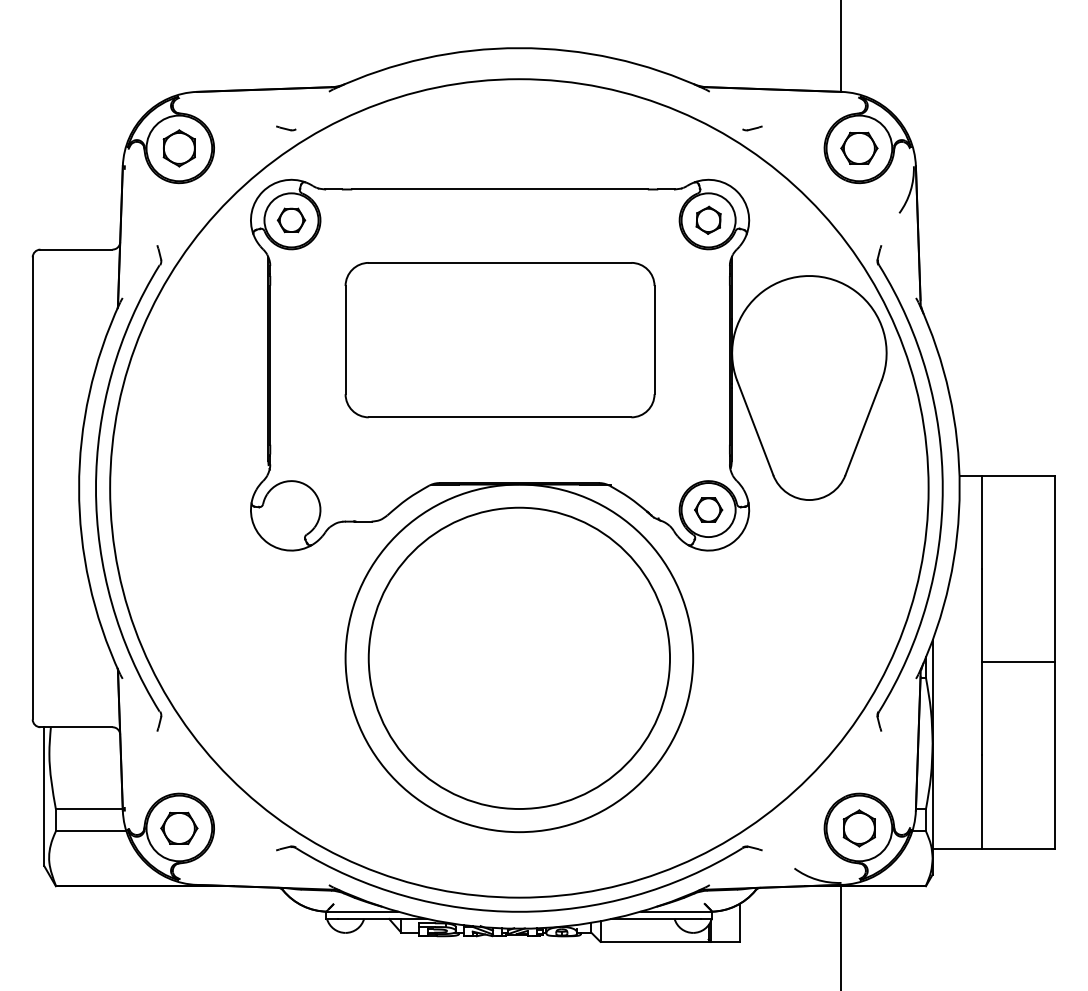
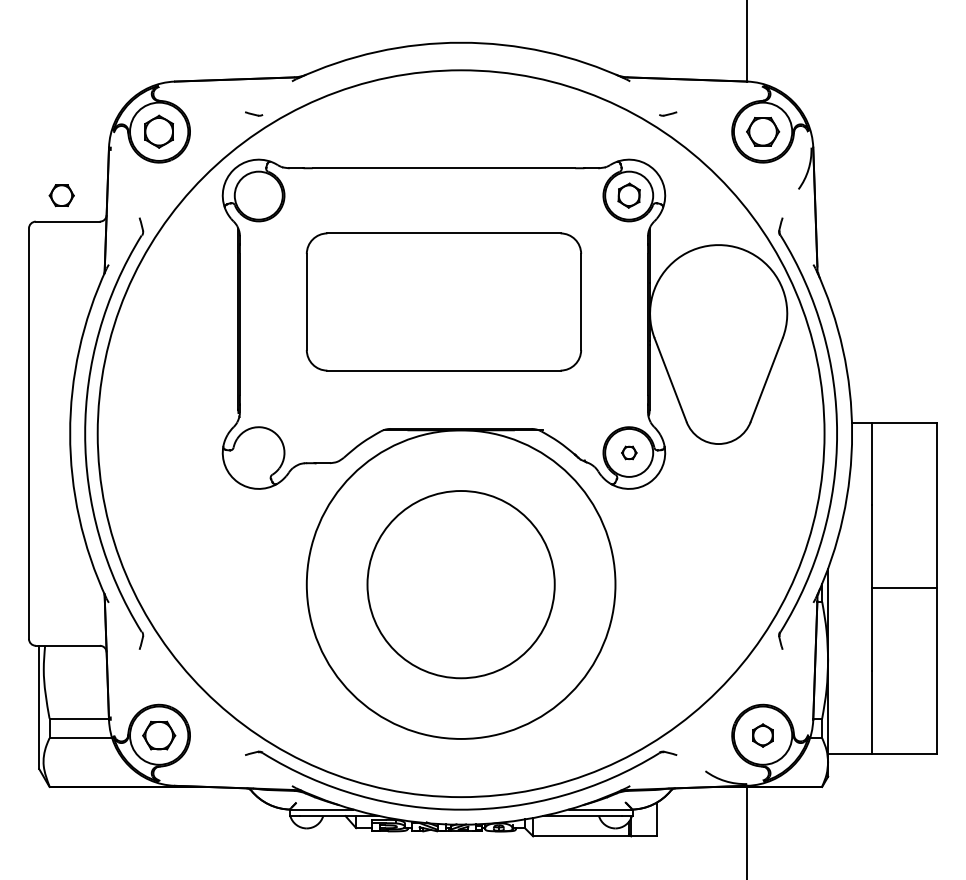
part: (291, 220) -> (61, 195), moved
part: (708, 509) -> (629, 452), size x0.6
circle: (518, 658) -> (460, 584), size x0.7
part: (858, 828) -> (762, 735), size x0.7

